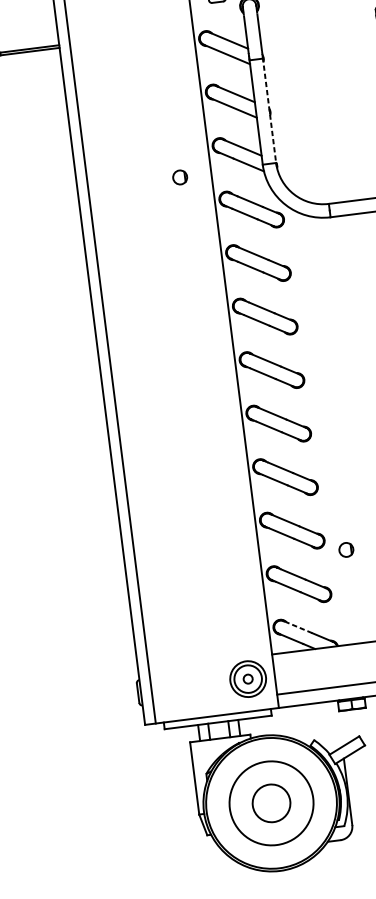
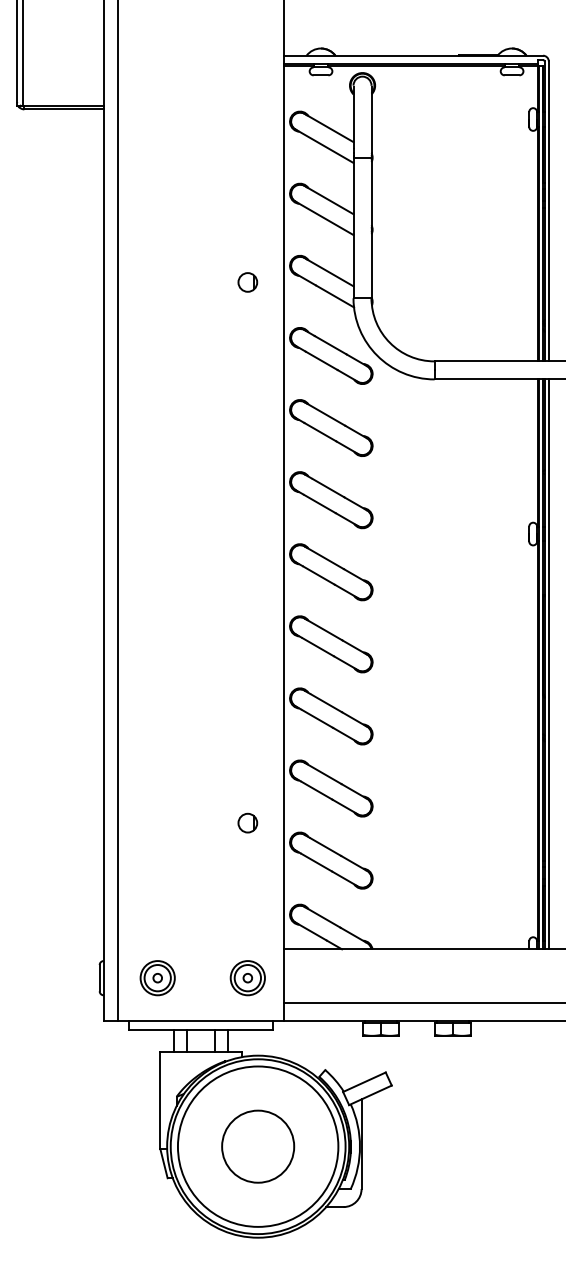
line: (269, 110) -> (371, 227), dashed -> solid
part: (179, 177) -> (247, 282), moved
part: (346, 549) -> (247, 822), moved
line: (298, 627) -> (323, 917), dashed -> solid
part: (247, 679) -> (247, 978), size x0.71
part: (181, 687) -> (157, 978), added
circle: (271, 803) -> (257, 1146), size x1.43
circle: (271, 803) -> (258, 1146), size x1.43

